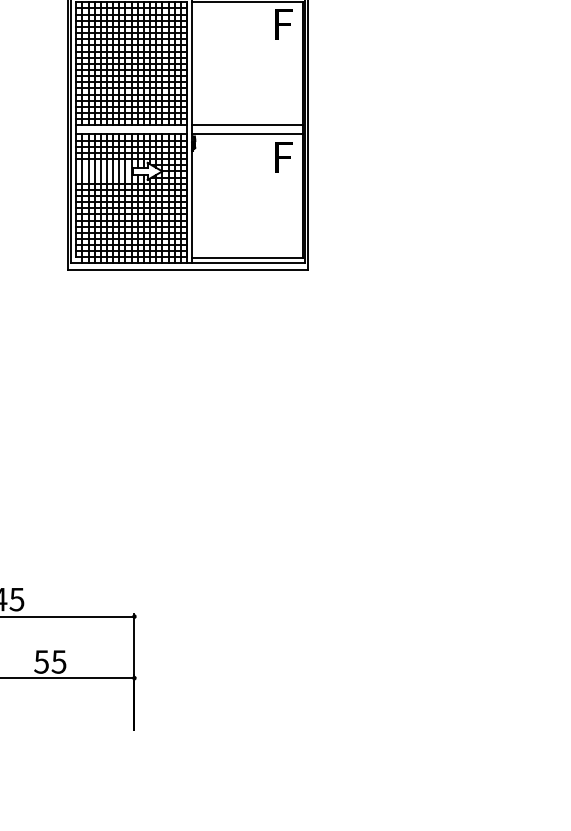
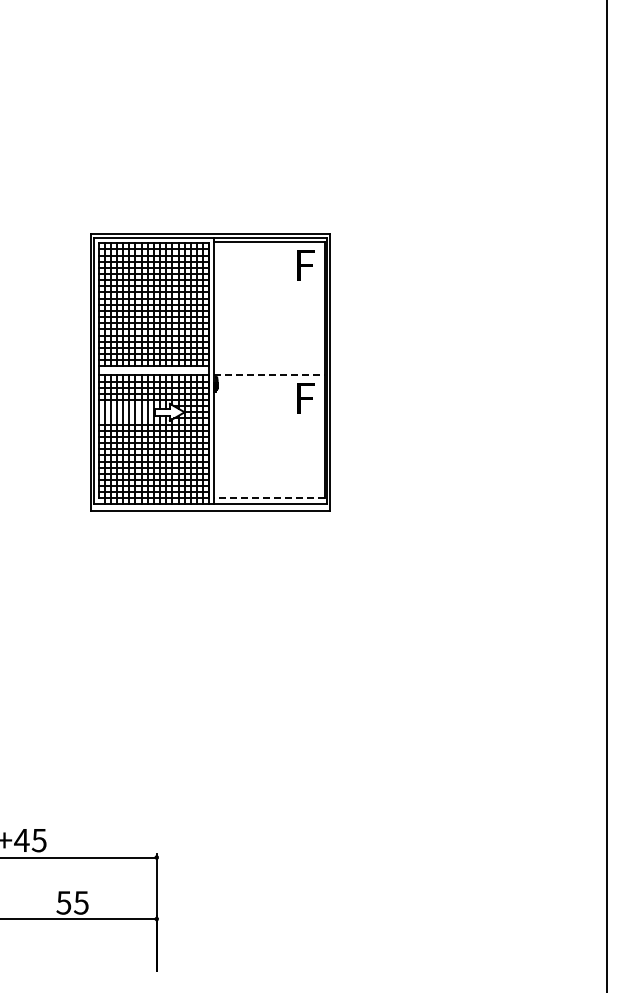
line: (247, 124) -> (269, 365), removed
line: (248, 134) -> (270, 375), solid -> dashed
line: (247, 257) -> (269, 498), solid -> dashed

